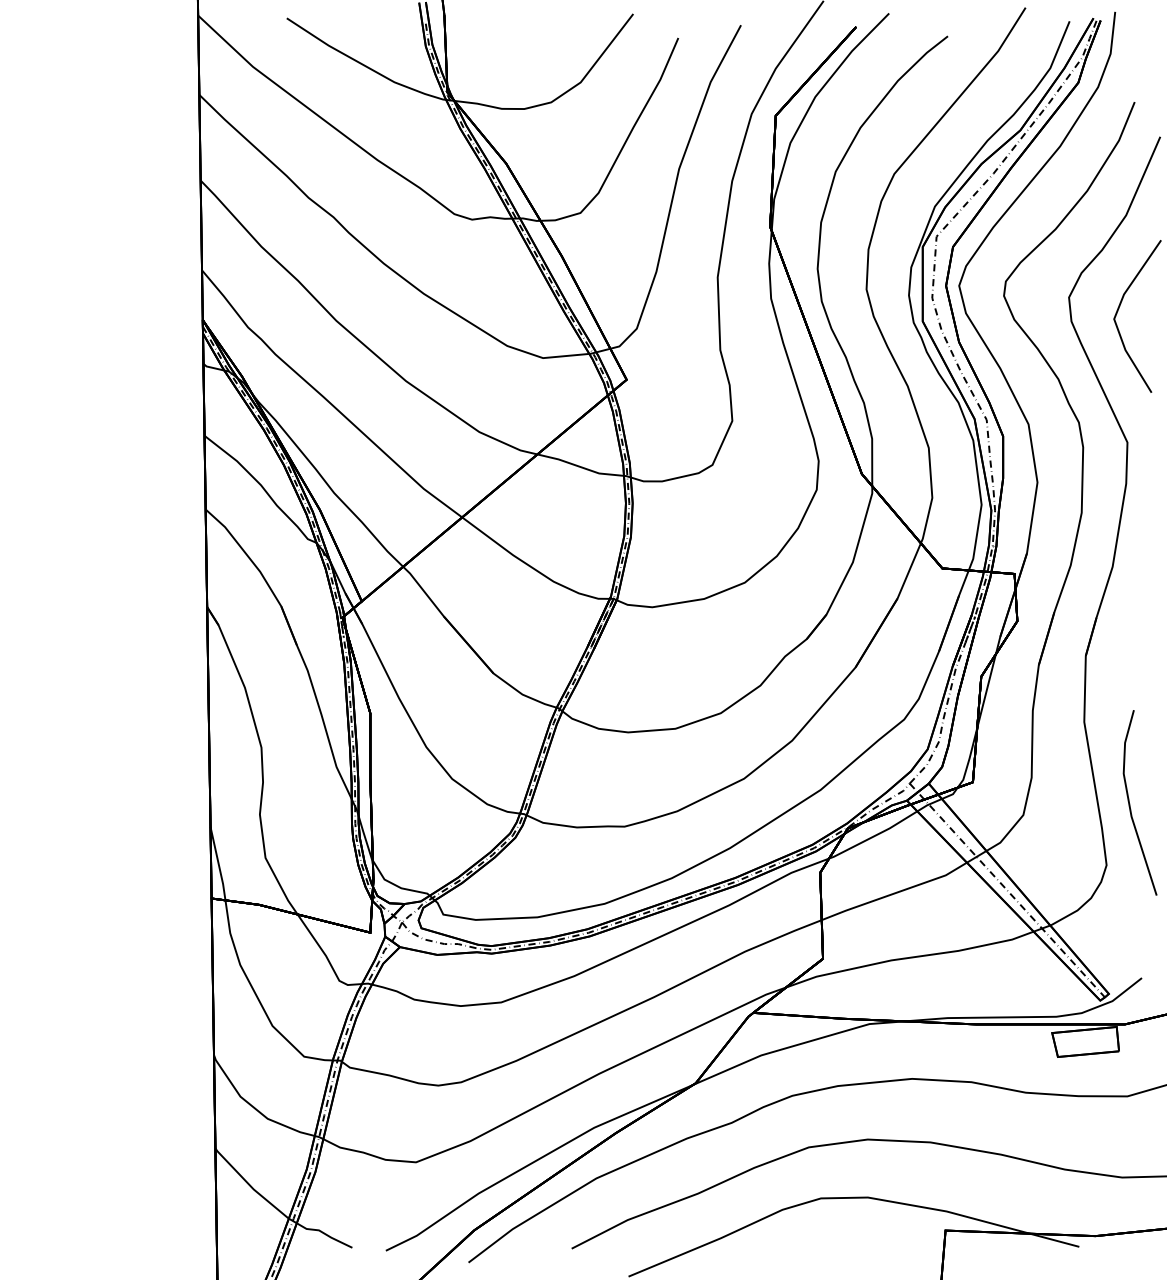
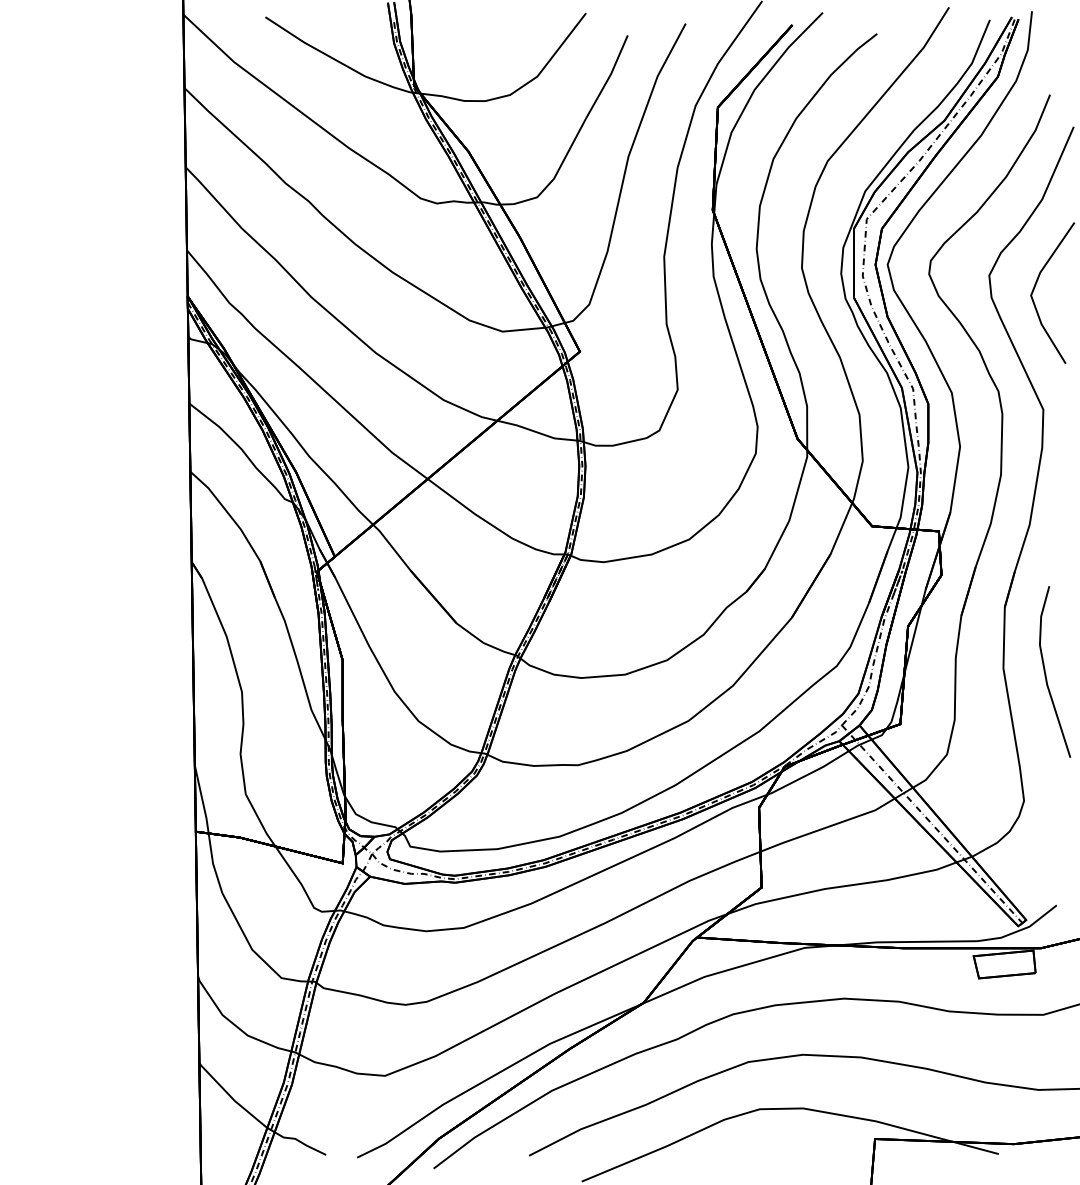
line: (1130, 803) -> (1046, 672), moved

